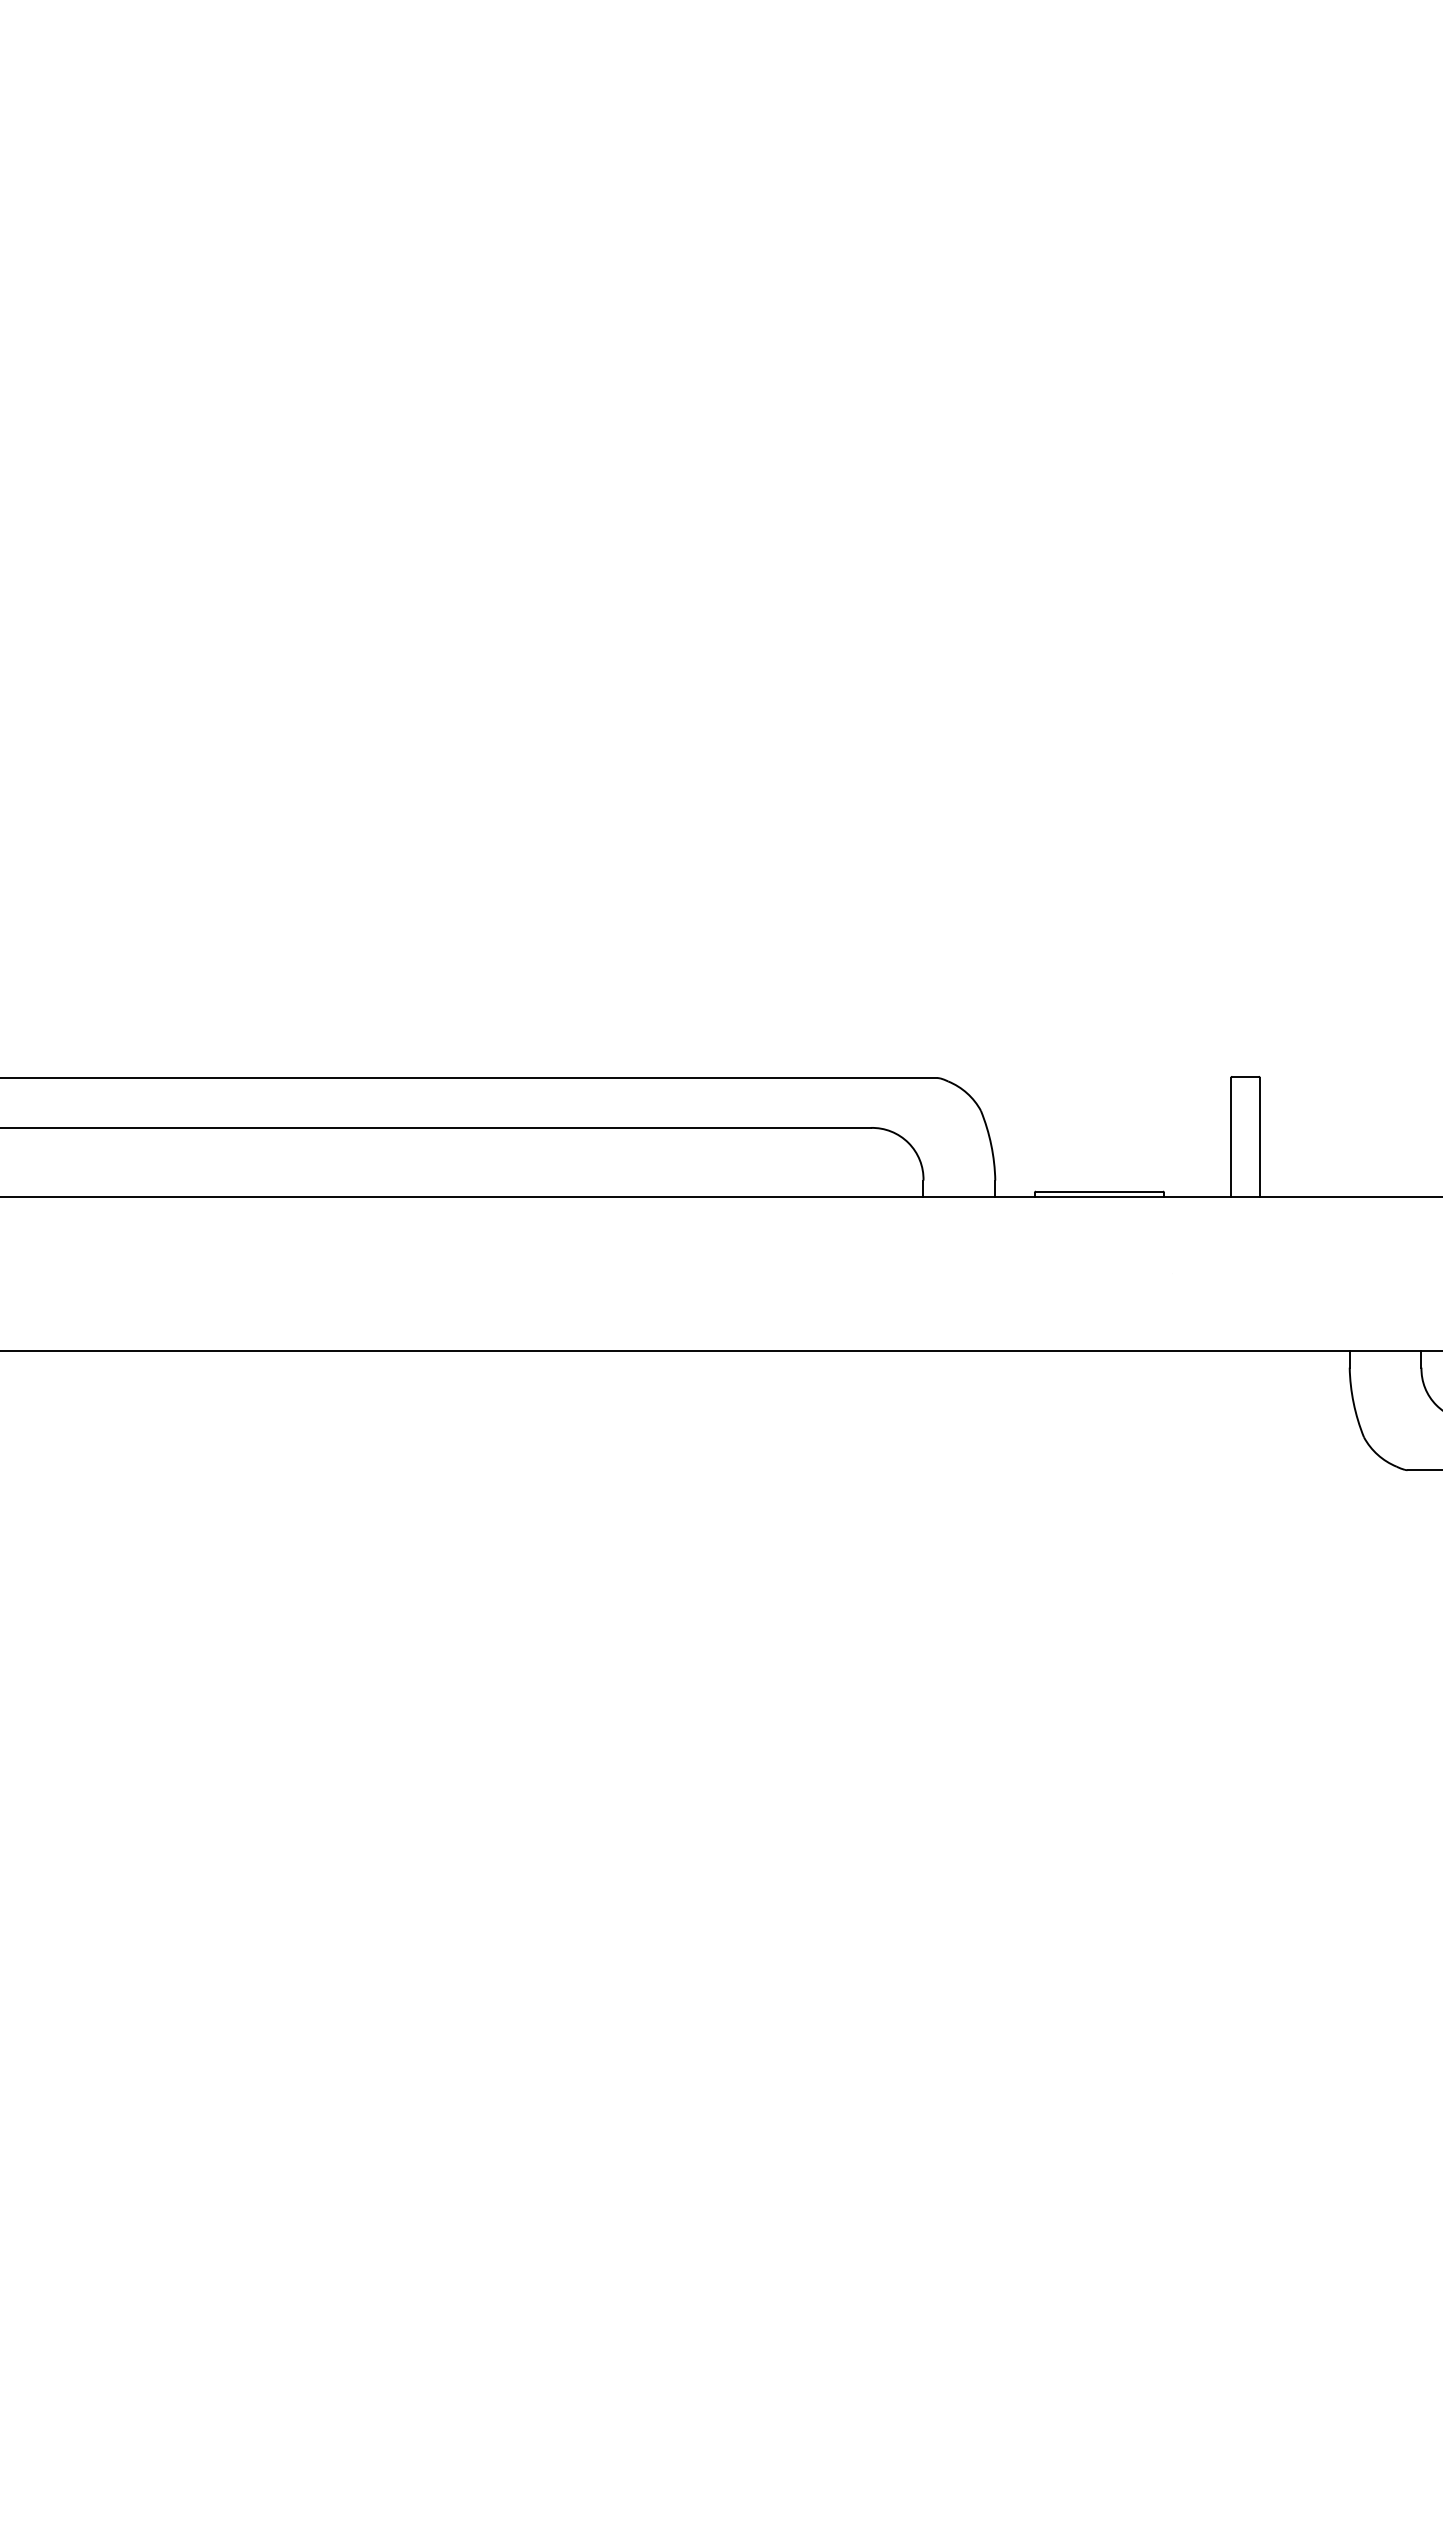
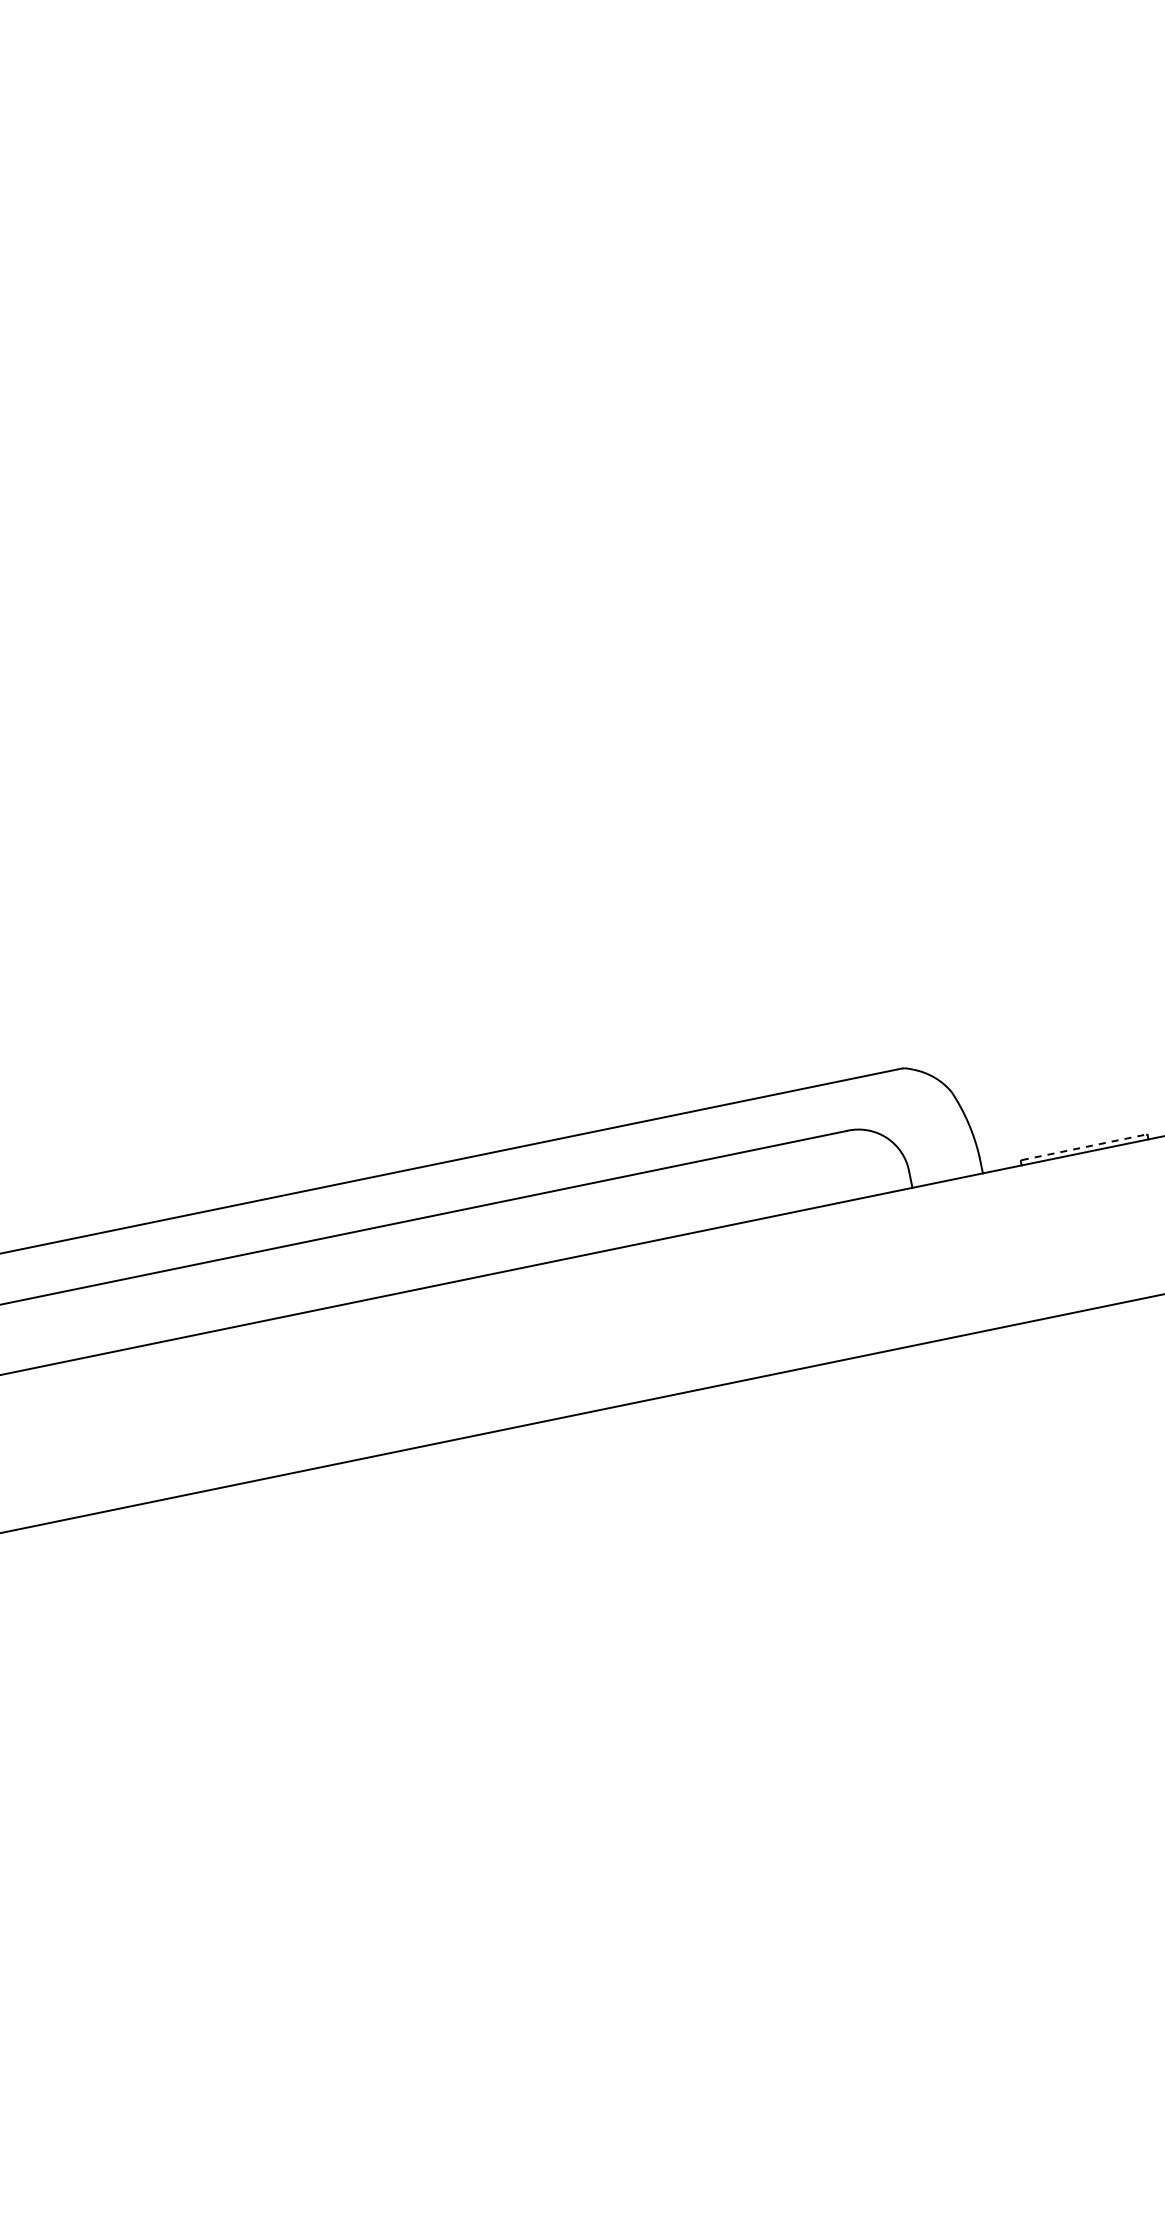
line: (1099, 1191) -> (1084, 1147), solid -> dashed

